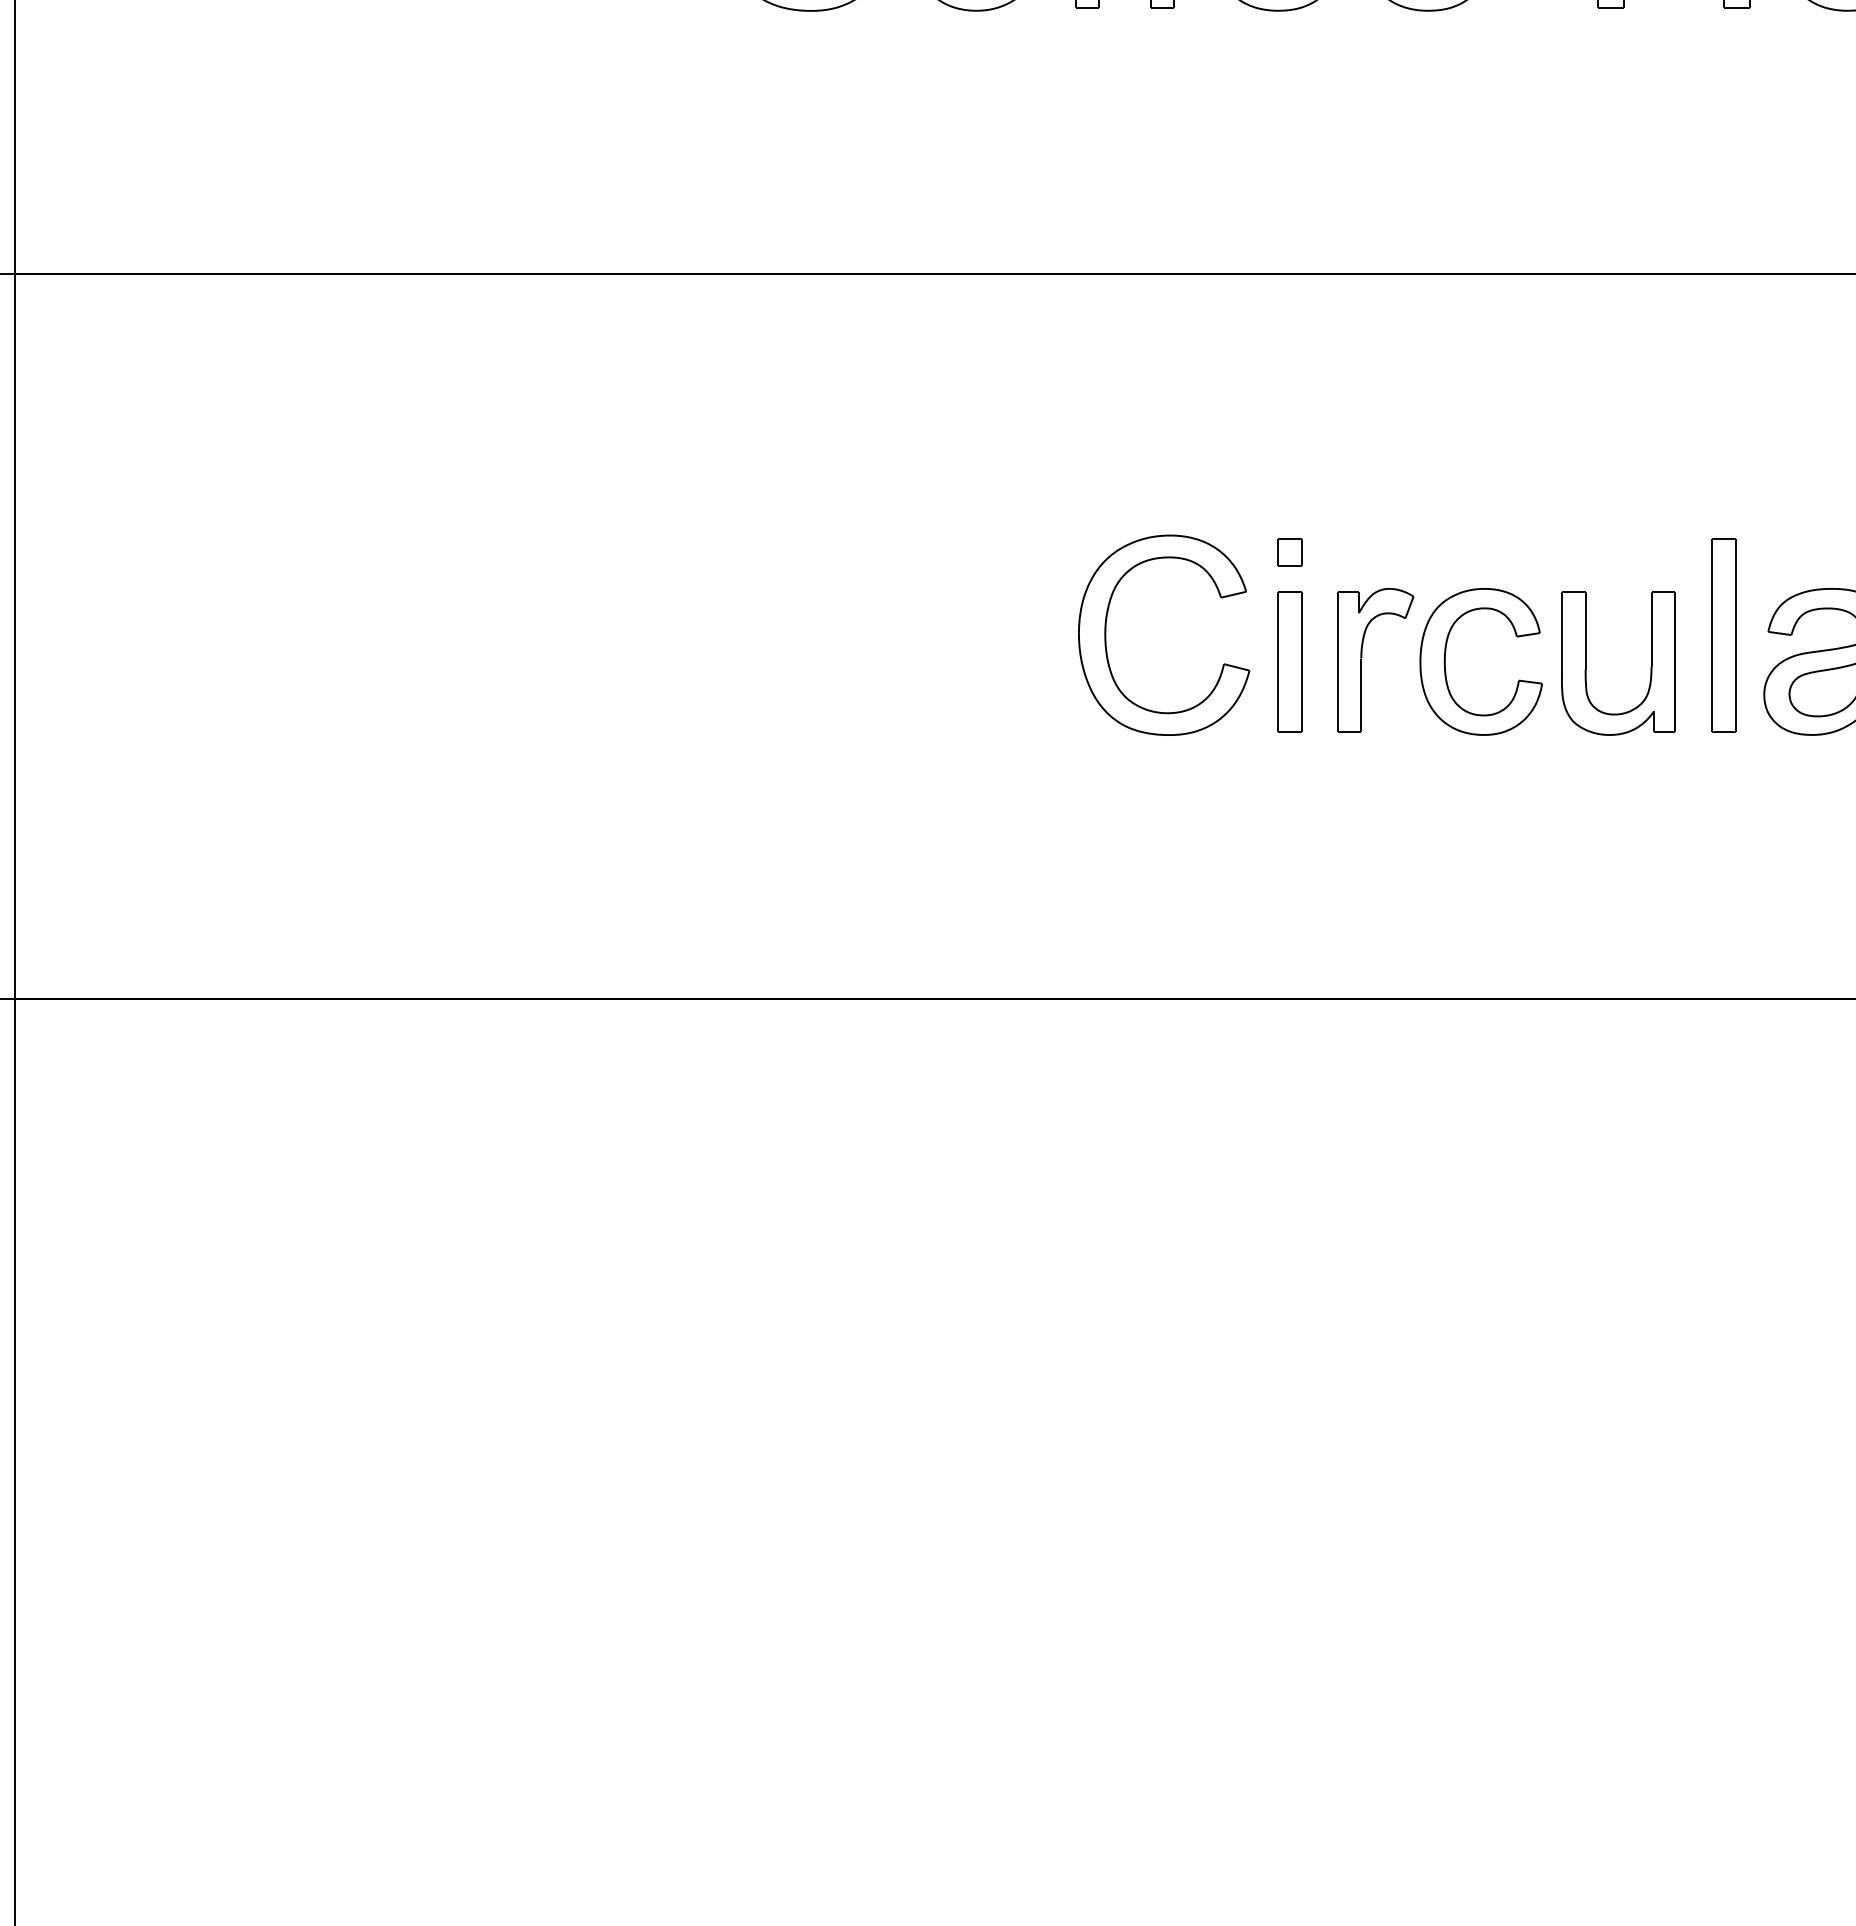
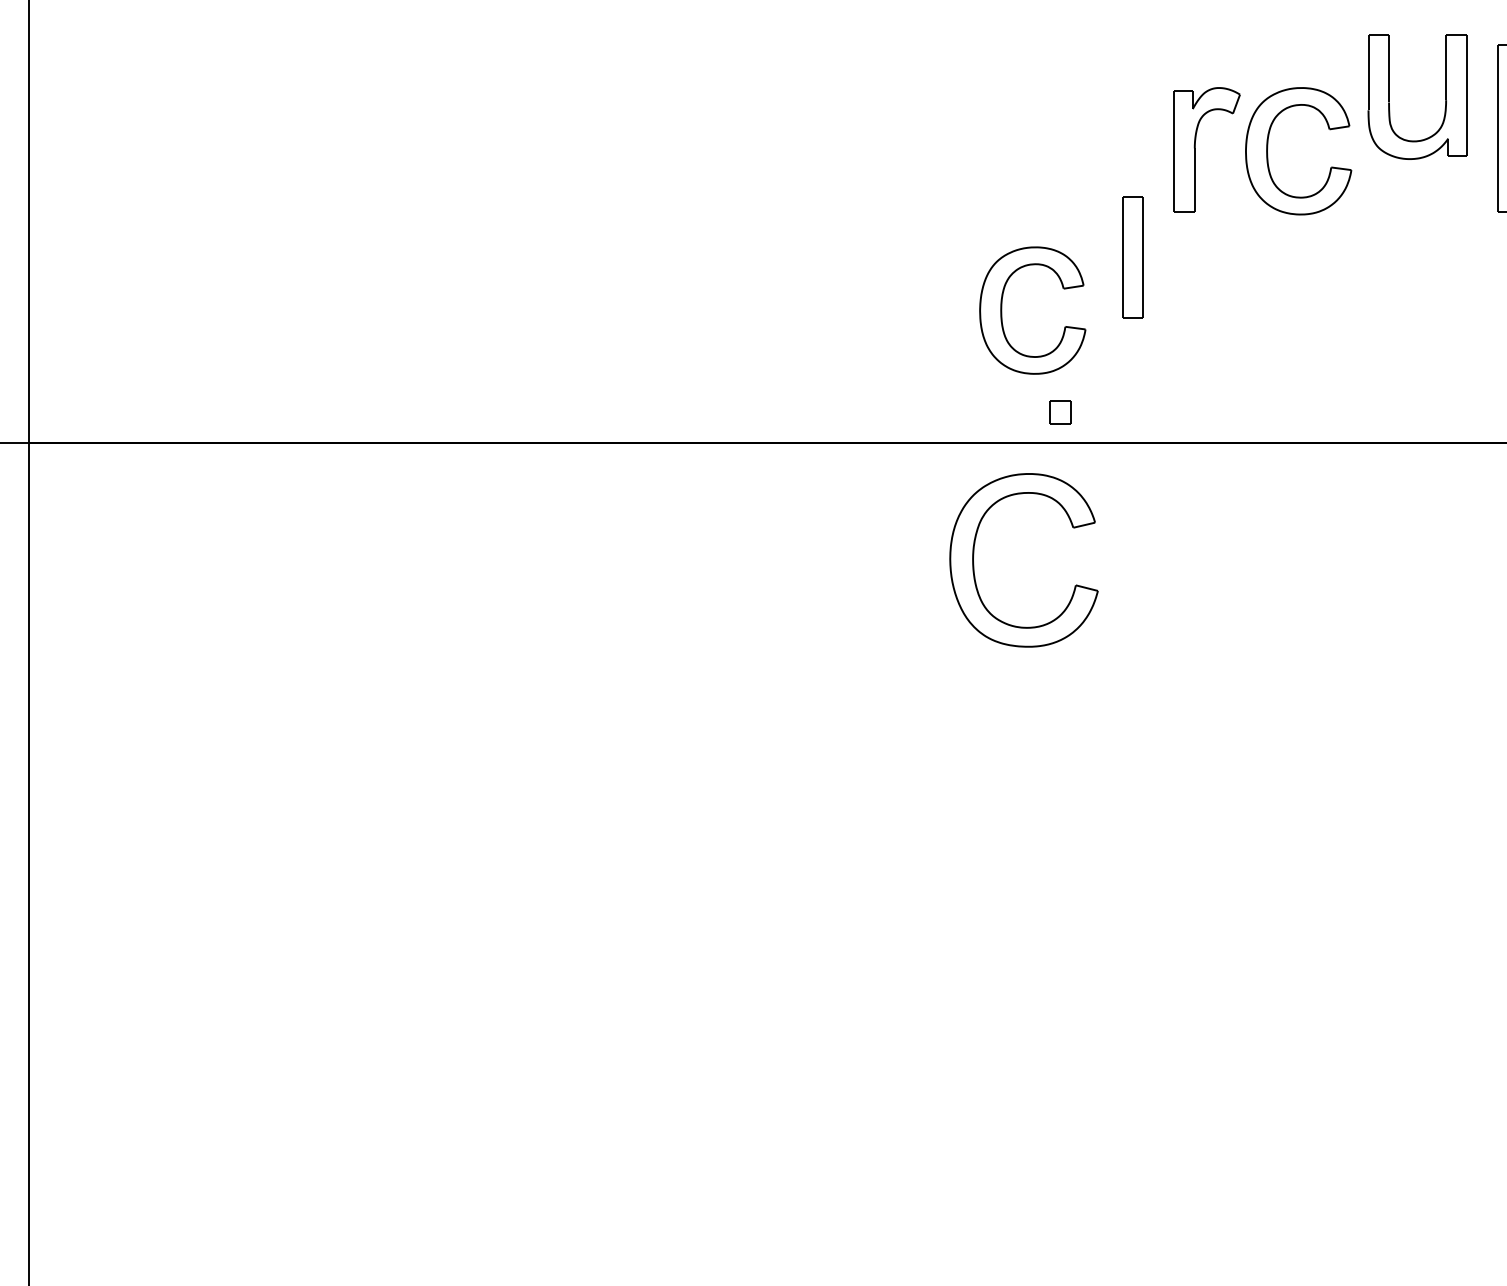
part: (1289, 552) -> (1059, 412), moved
part: (1106, 634) -> (974, 559), moved
part: (1289, 661) -> (1132, 257), moved
part: (1586, 663) -> (1389, 97), moved
part: (1138, 845) -> (1001, 310), added

